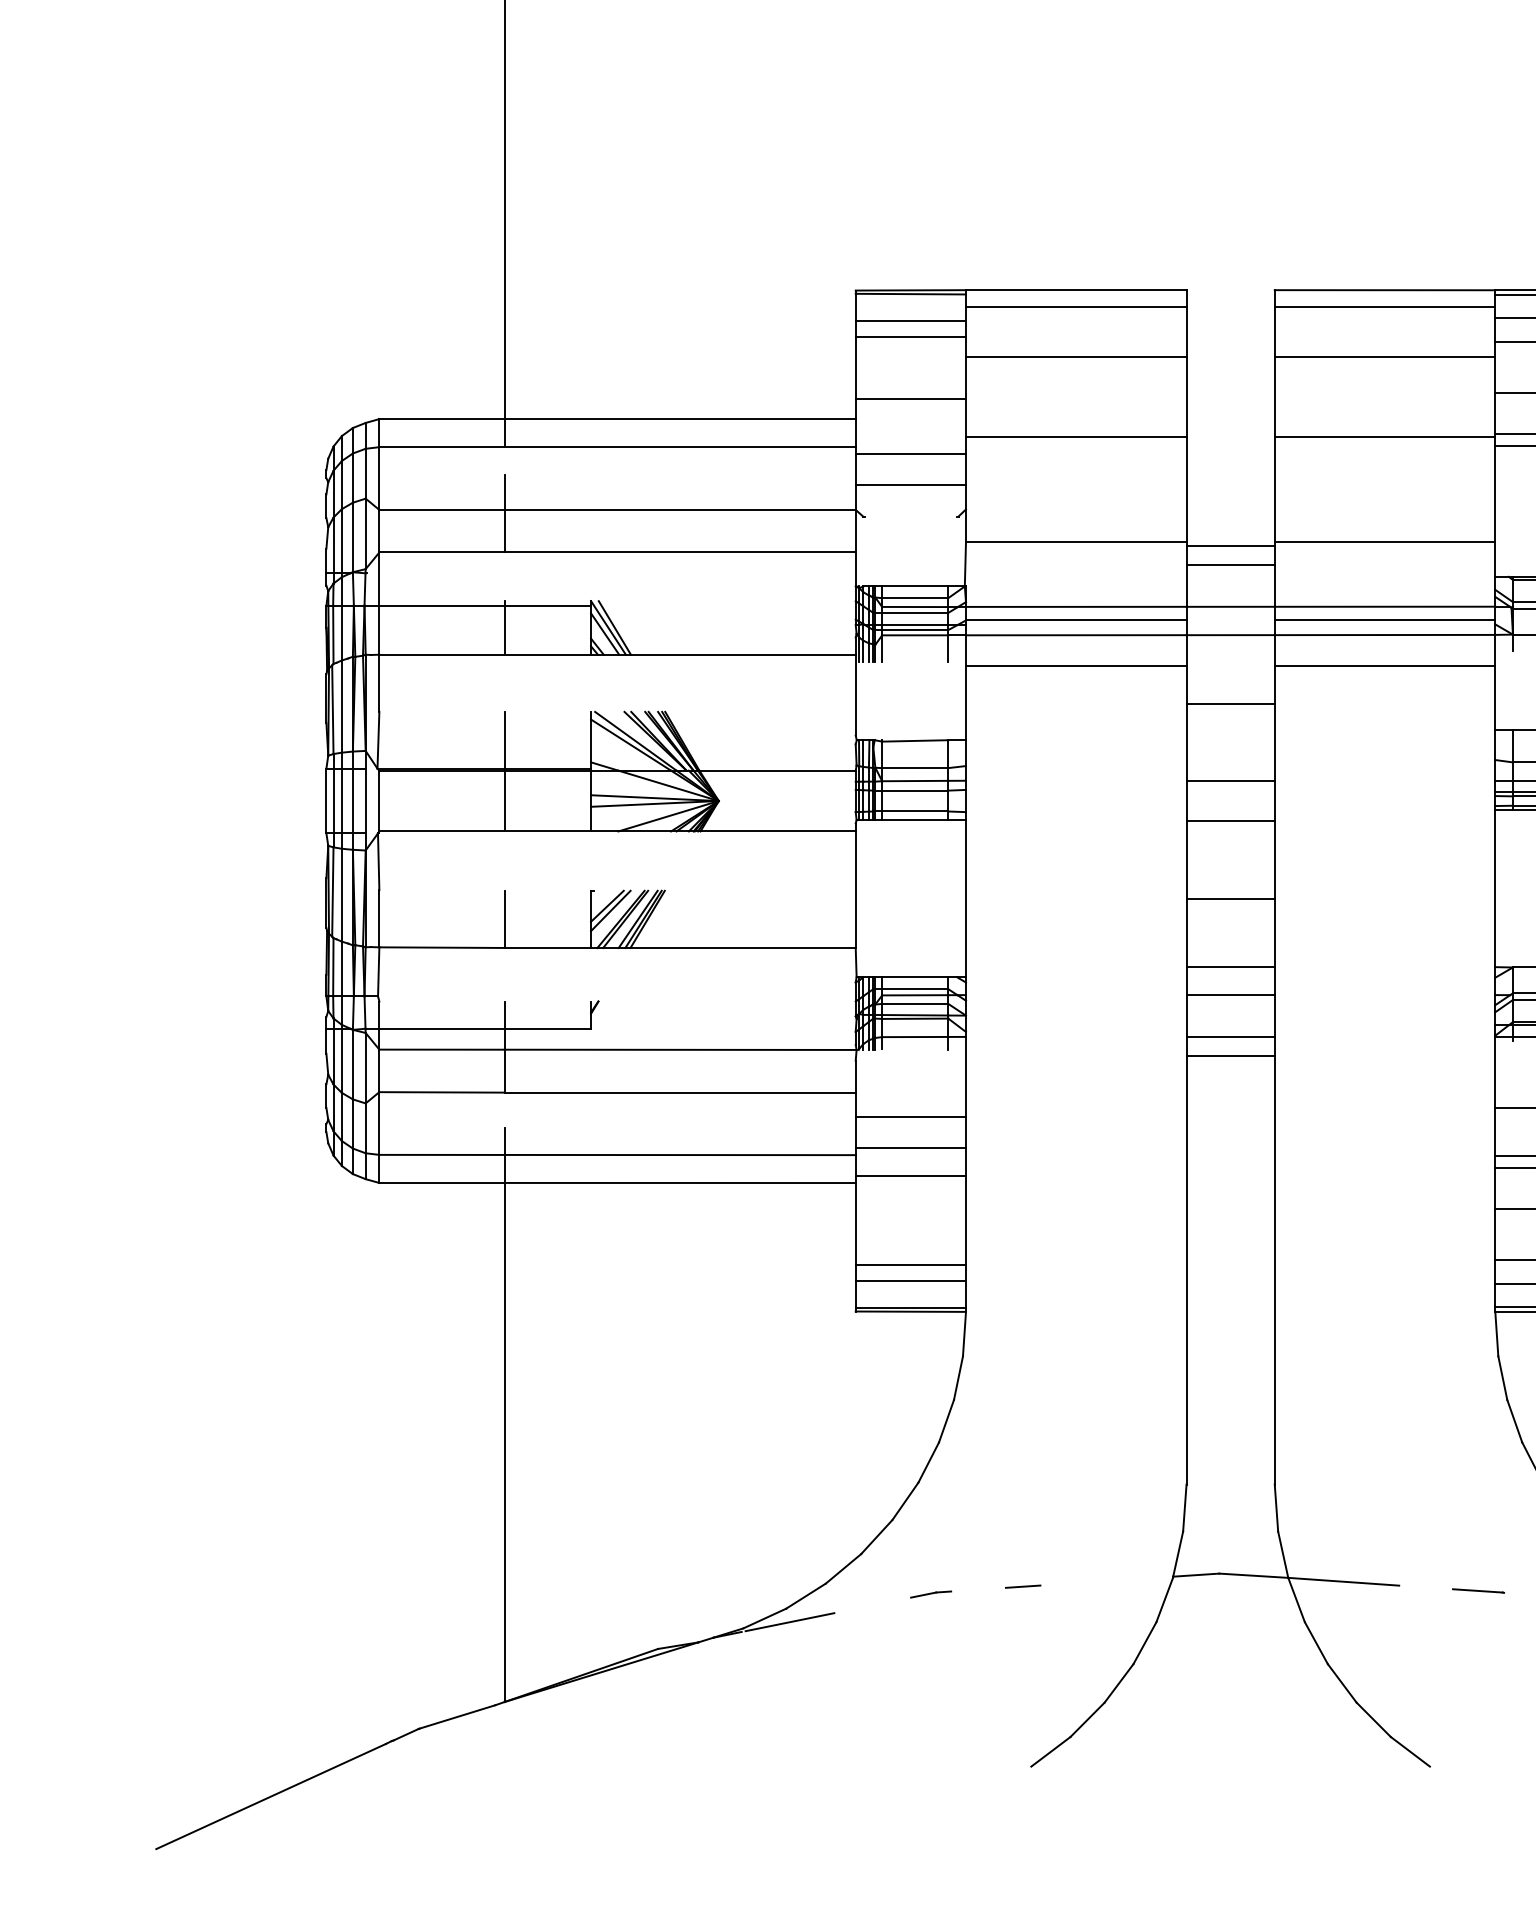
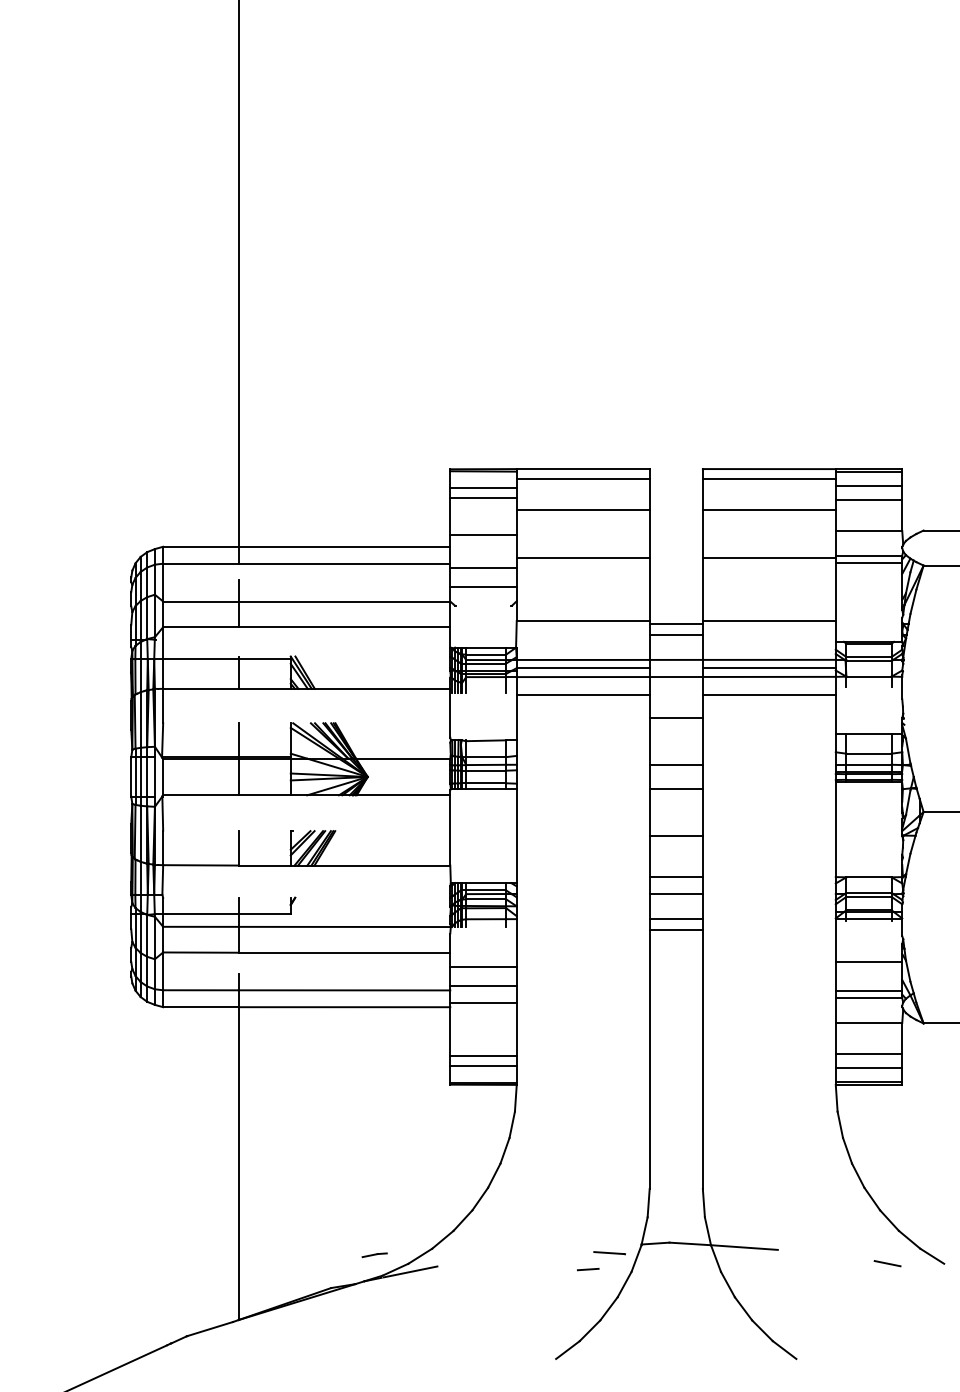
line: (1023, 1586) -> (588, 1269), moved
line: (1478, 1591) -> (609, 1253), moved
line: (930, 1594) -> (374, 1255), moved

